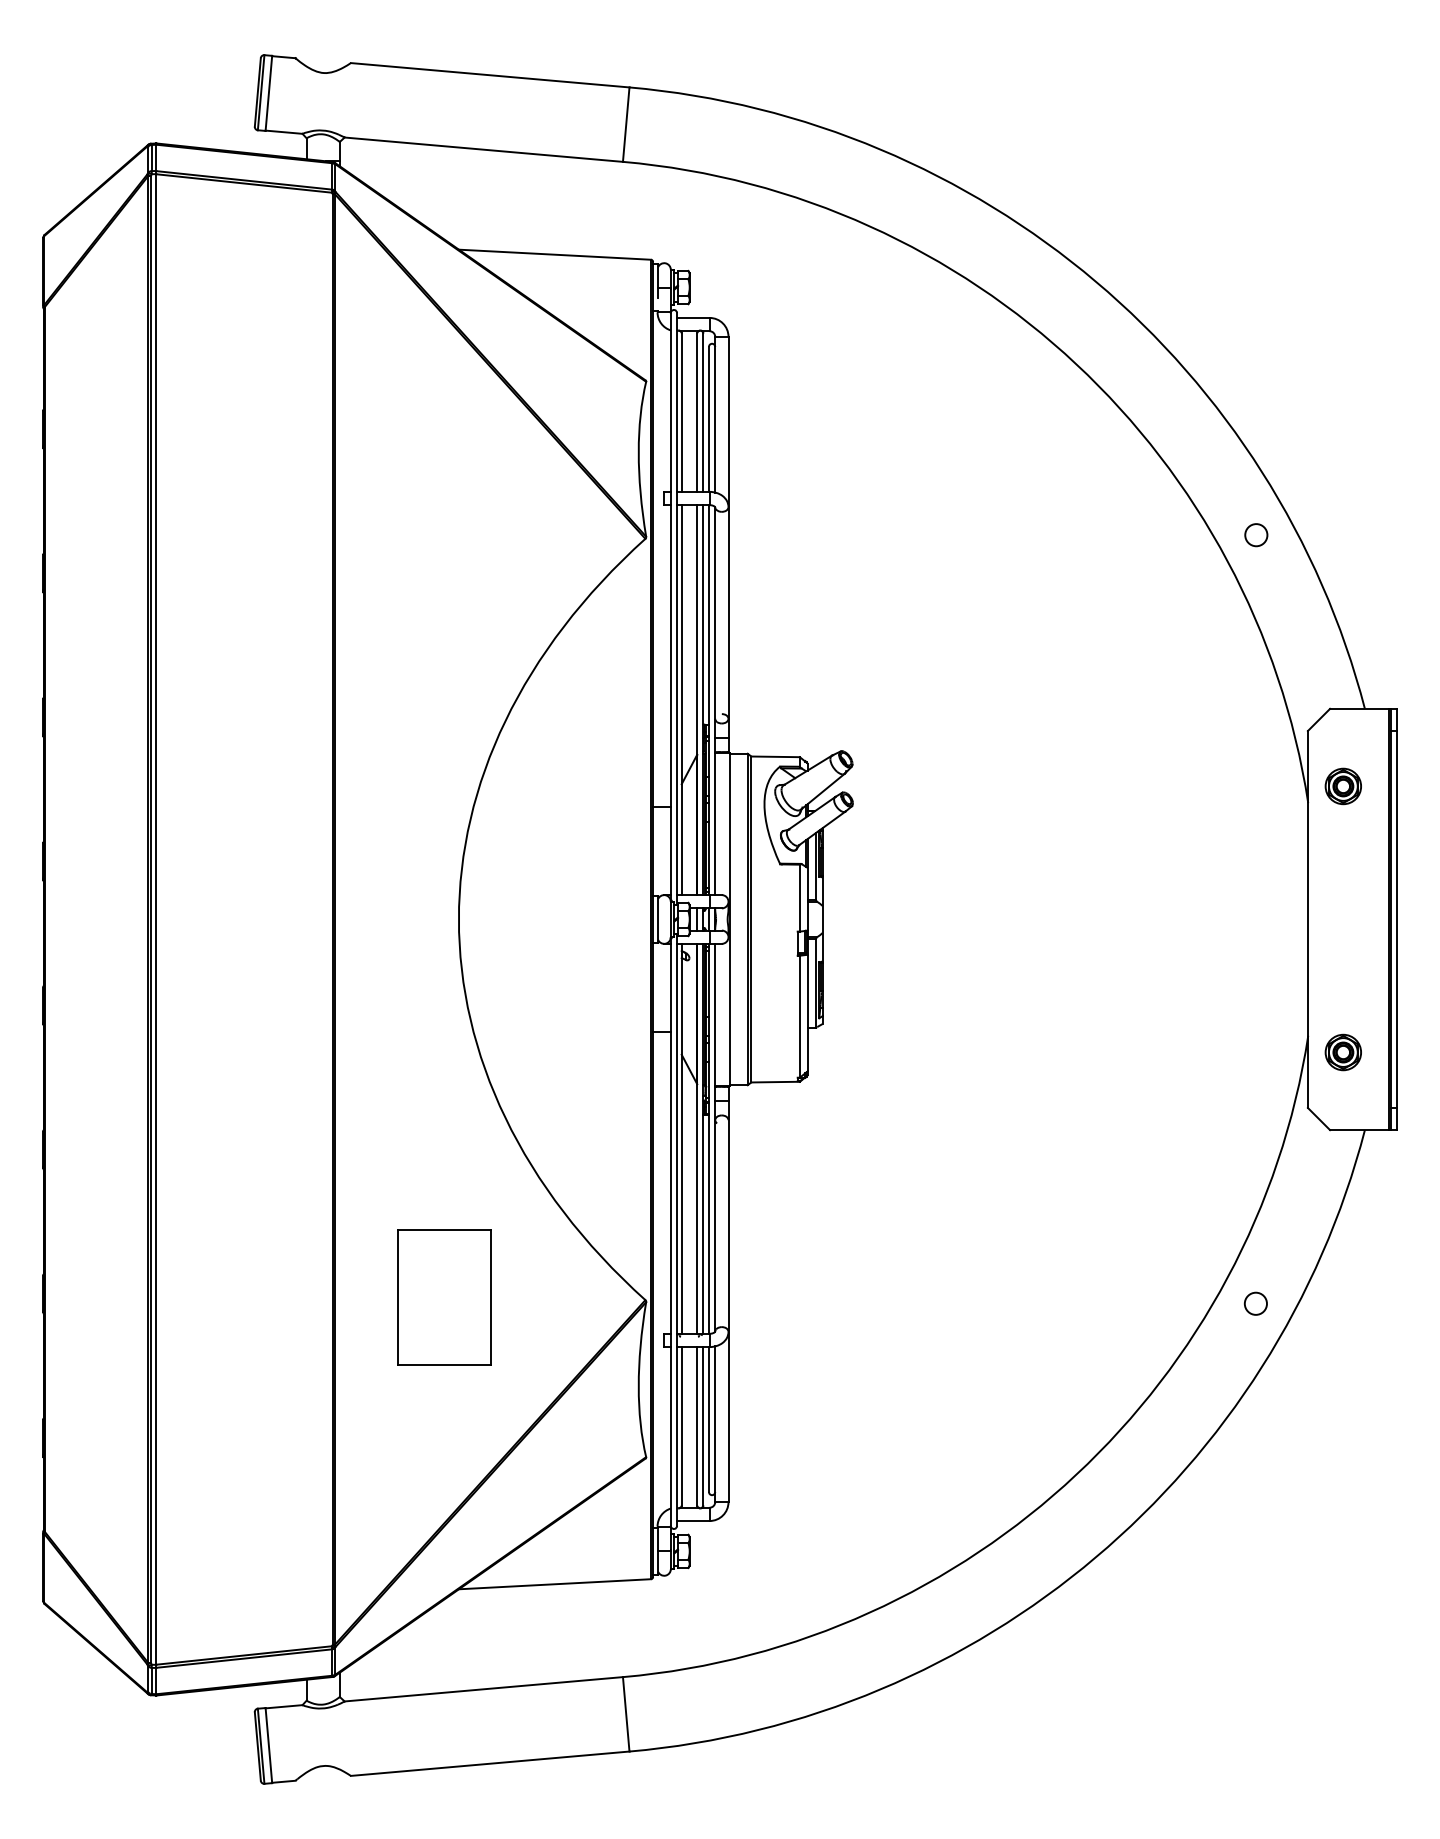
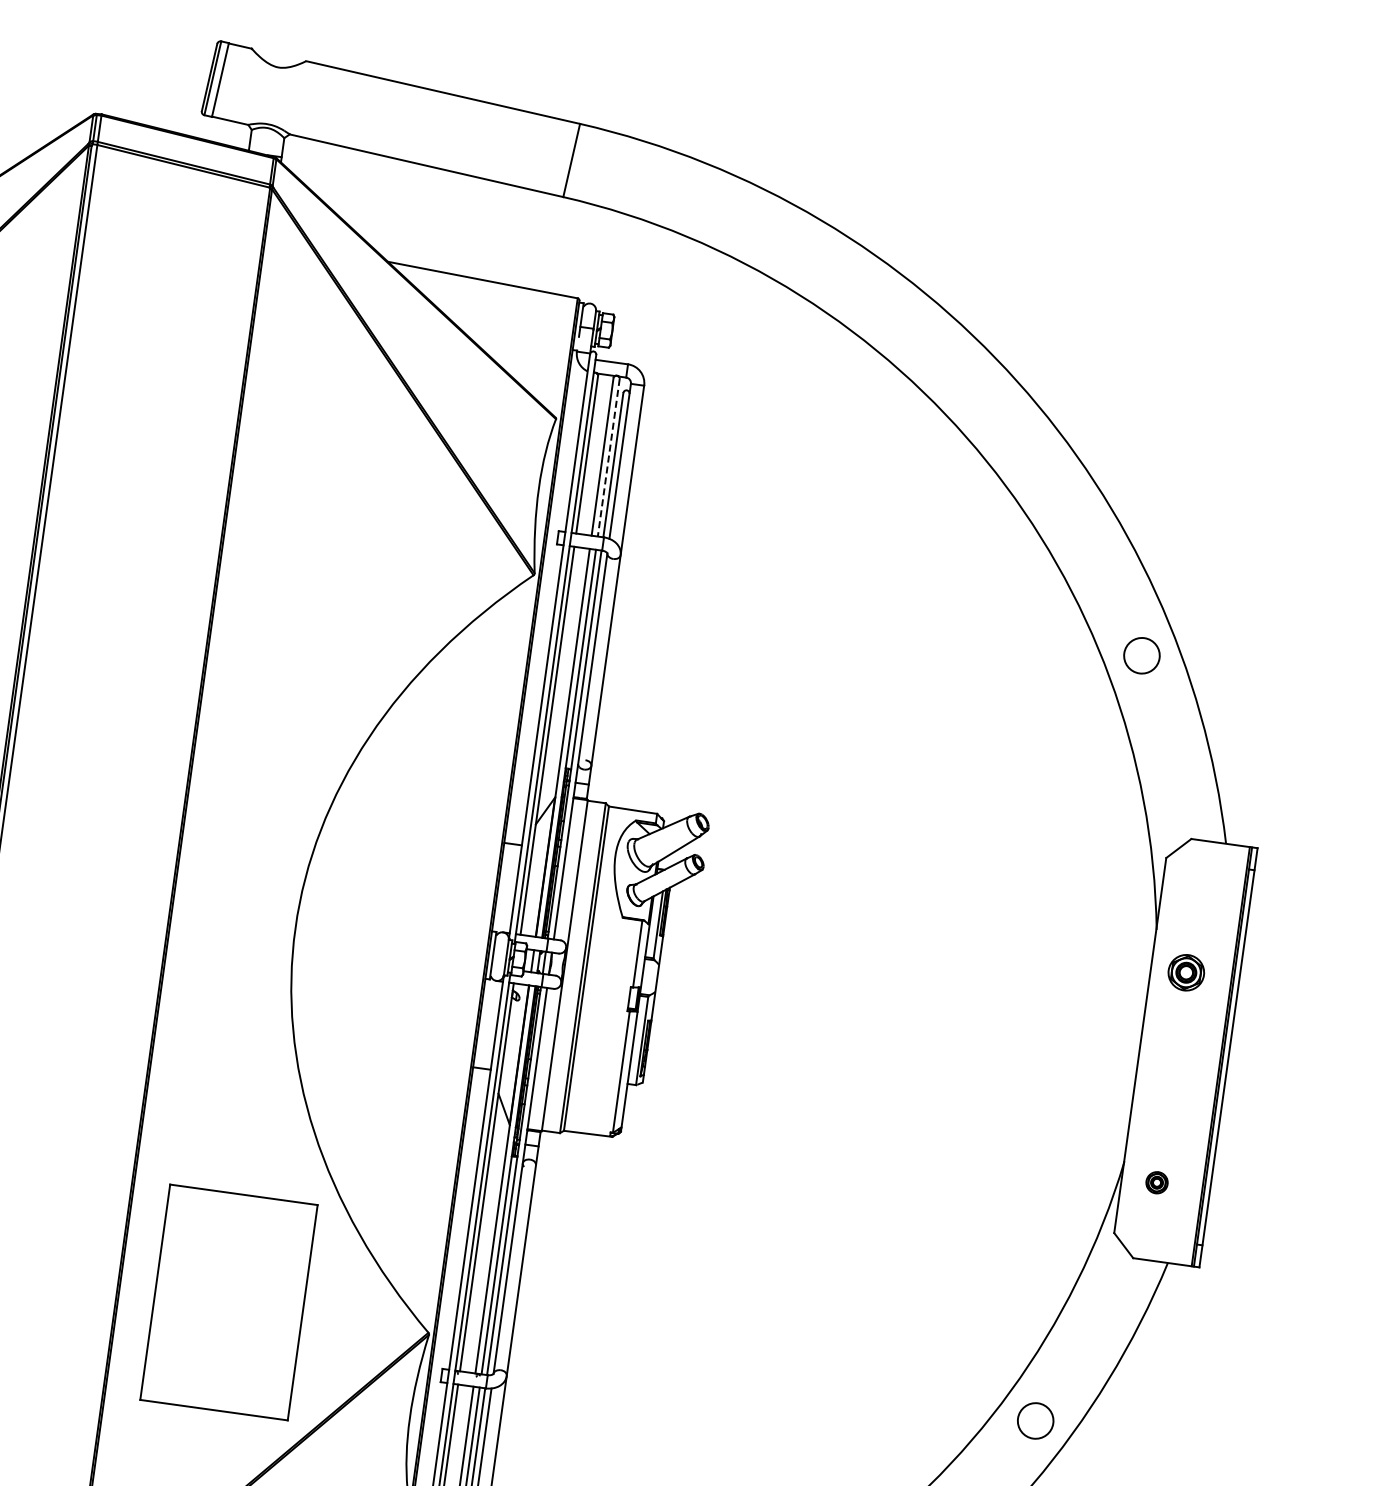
line: (703, 413) -> (608, 458), solid -> dashed
circle: (1256, 535) -> (1142, 656), size x1.6
part: (1342, 786) -> (1185, 972), moved
part: (1342, 1052) -> (1156, 1182), size x0.6
part: (444, 1297) -> (228, 1302), size x1.6
circle: (1255, 1303) -> (1035, 1420), size x1.6

